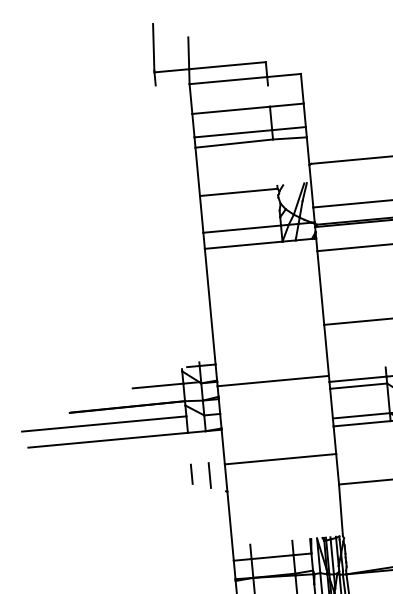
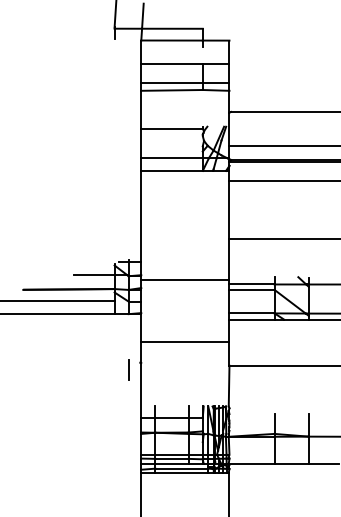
line: (191, 473) -> (114, 346), removed
line: (209, 474) -> (128, 369), moved

